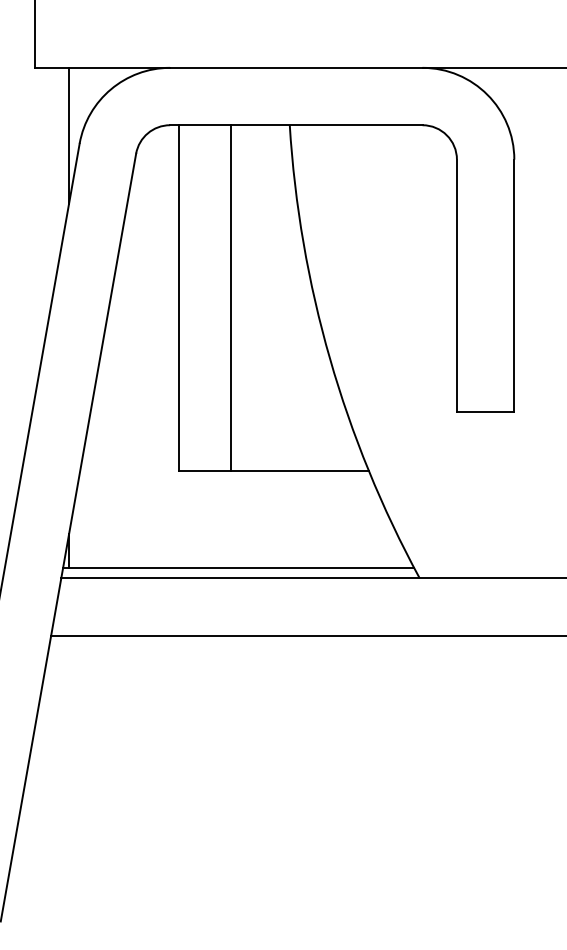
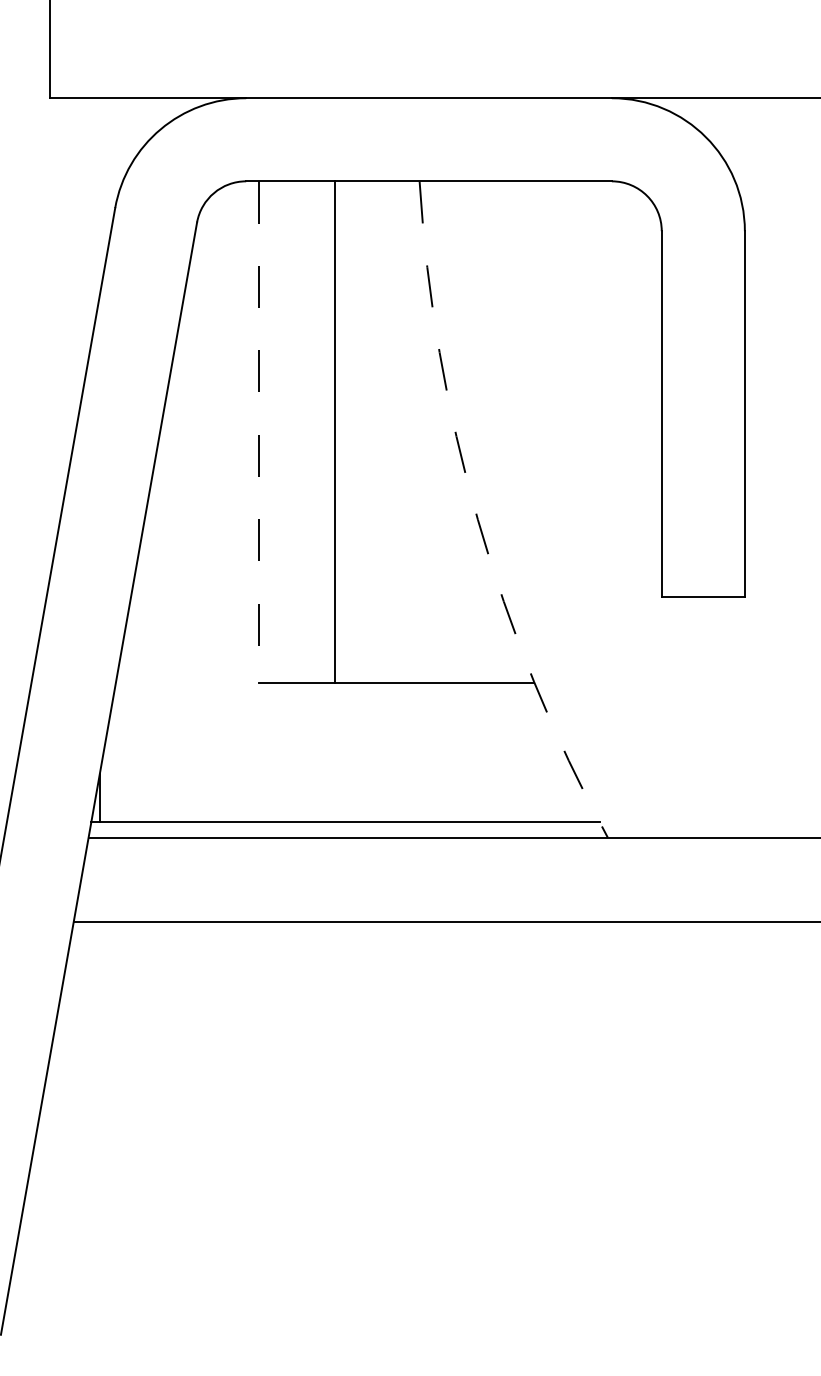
line: (69, 135) -> (100, 196), removed
line: (178, 298) -> (258, 432), solid -> dashed
arc: (330, 358) -> (478, 519), solid -> dashed

